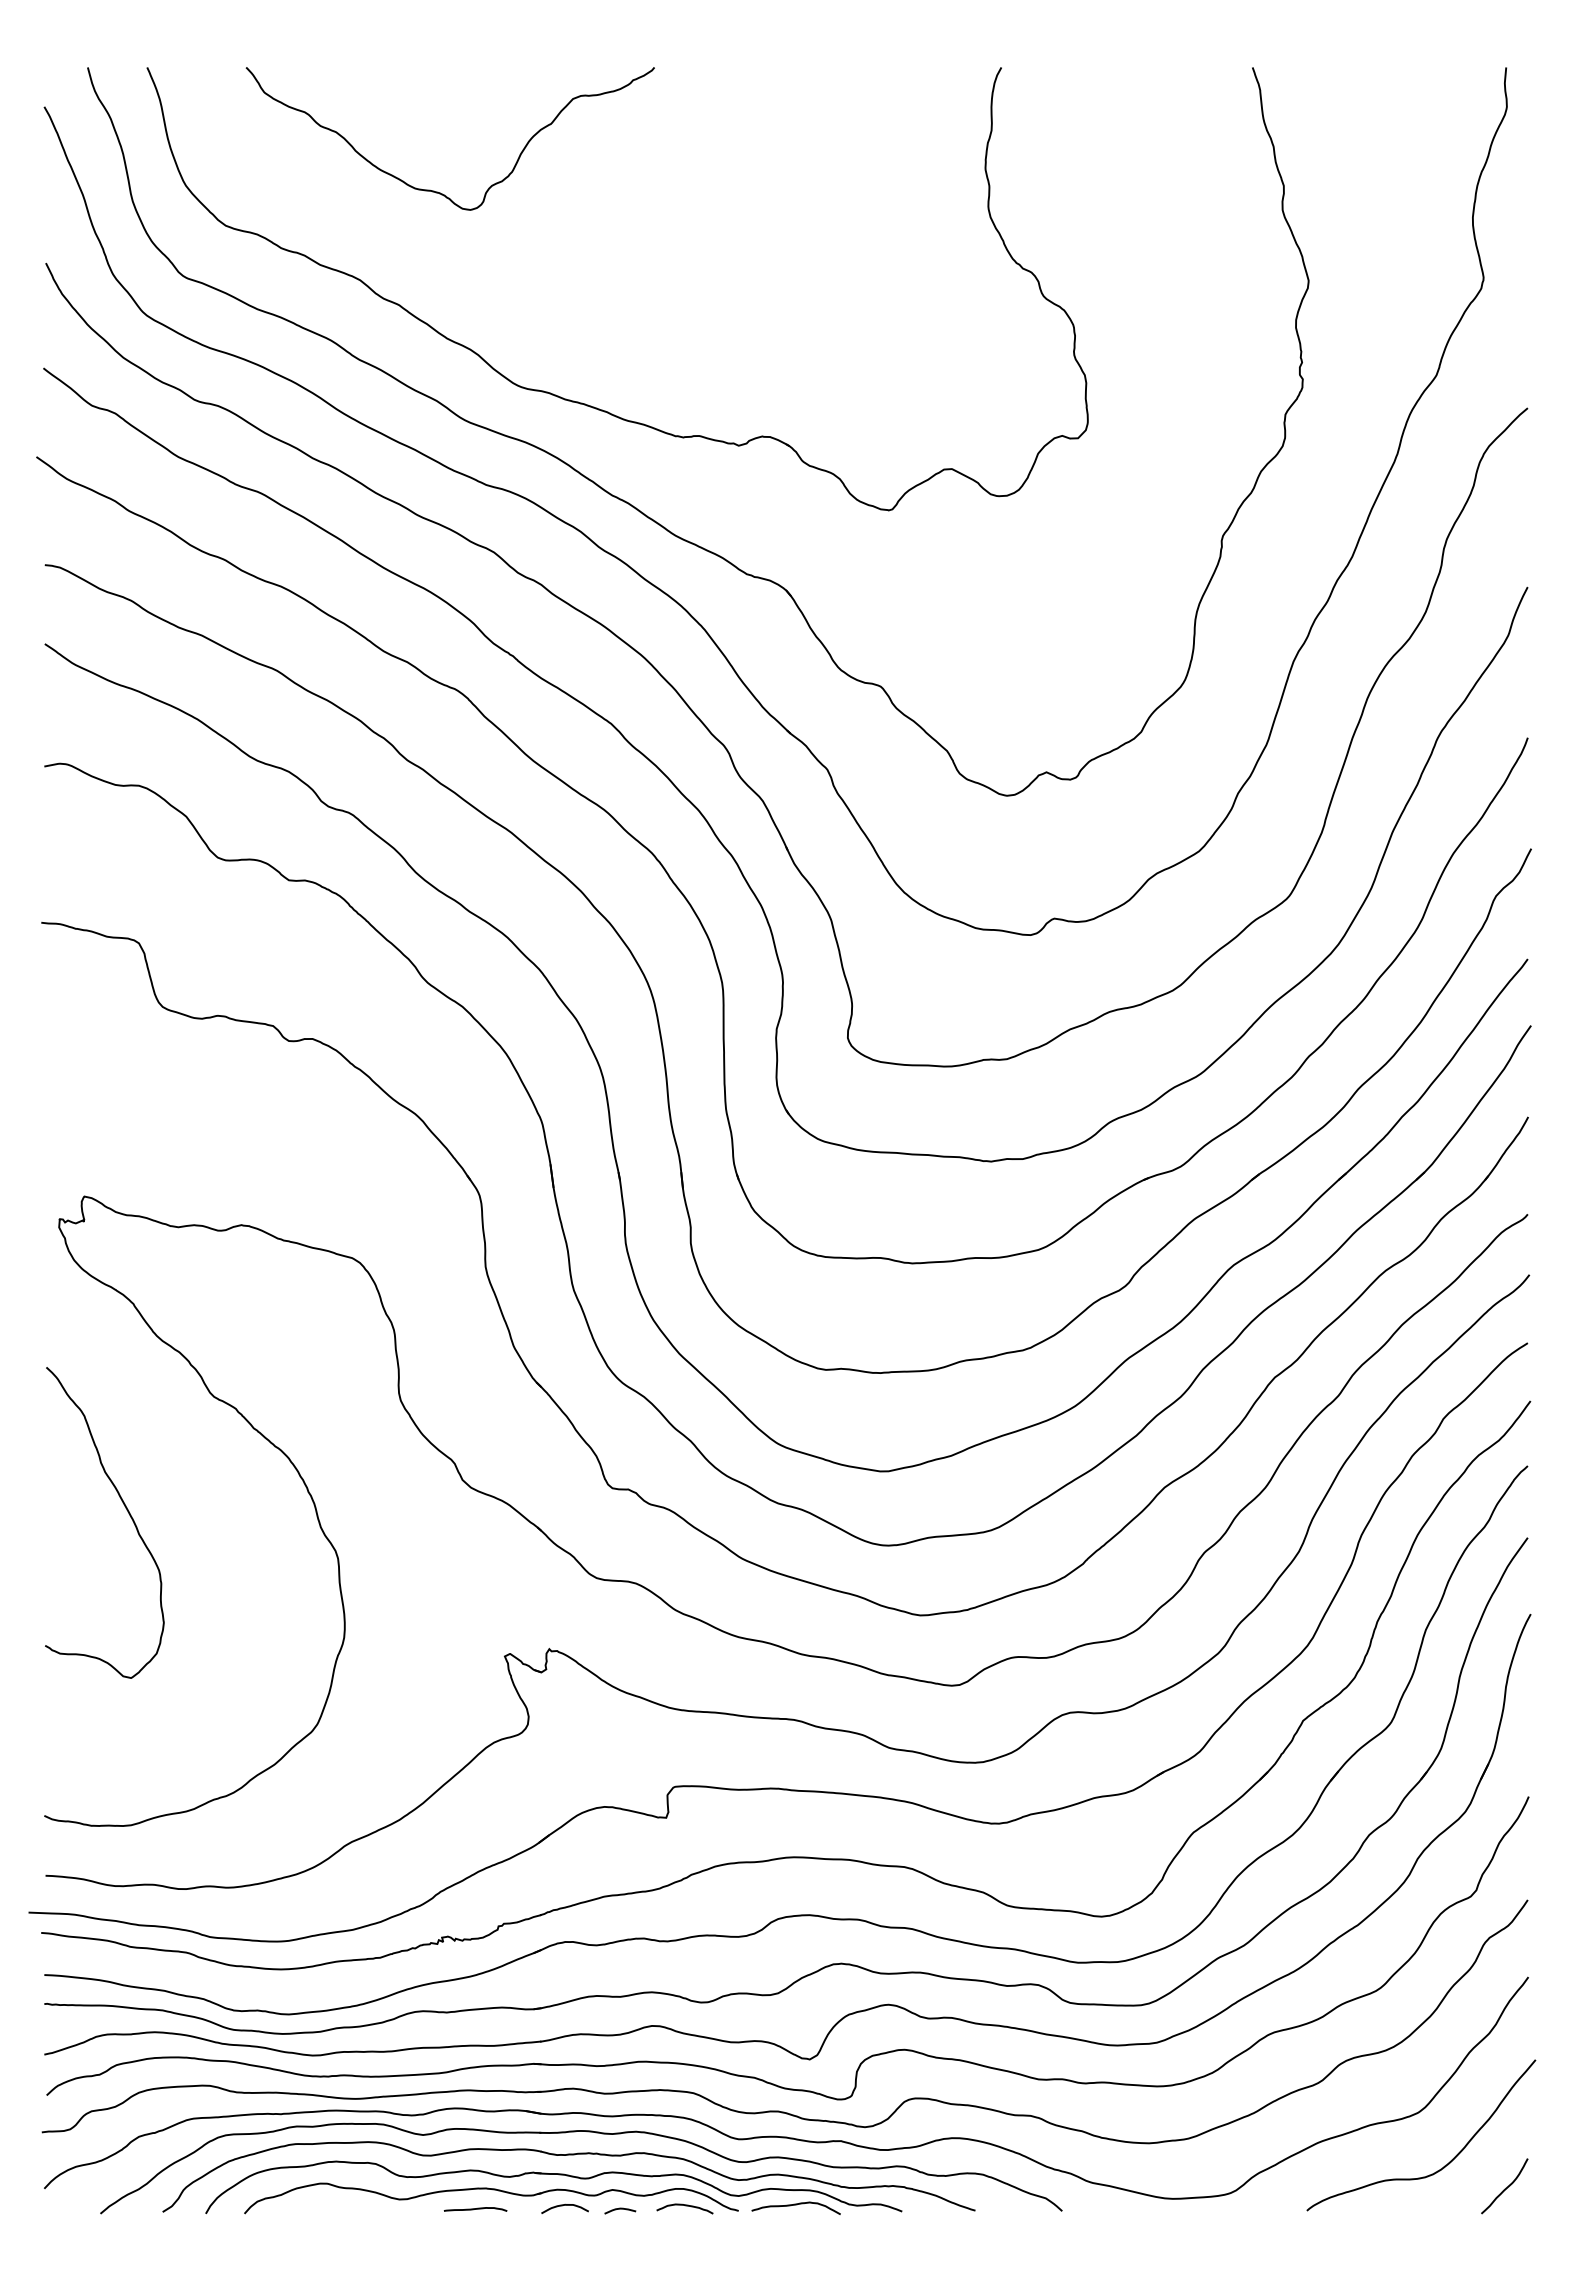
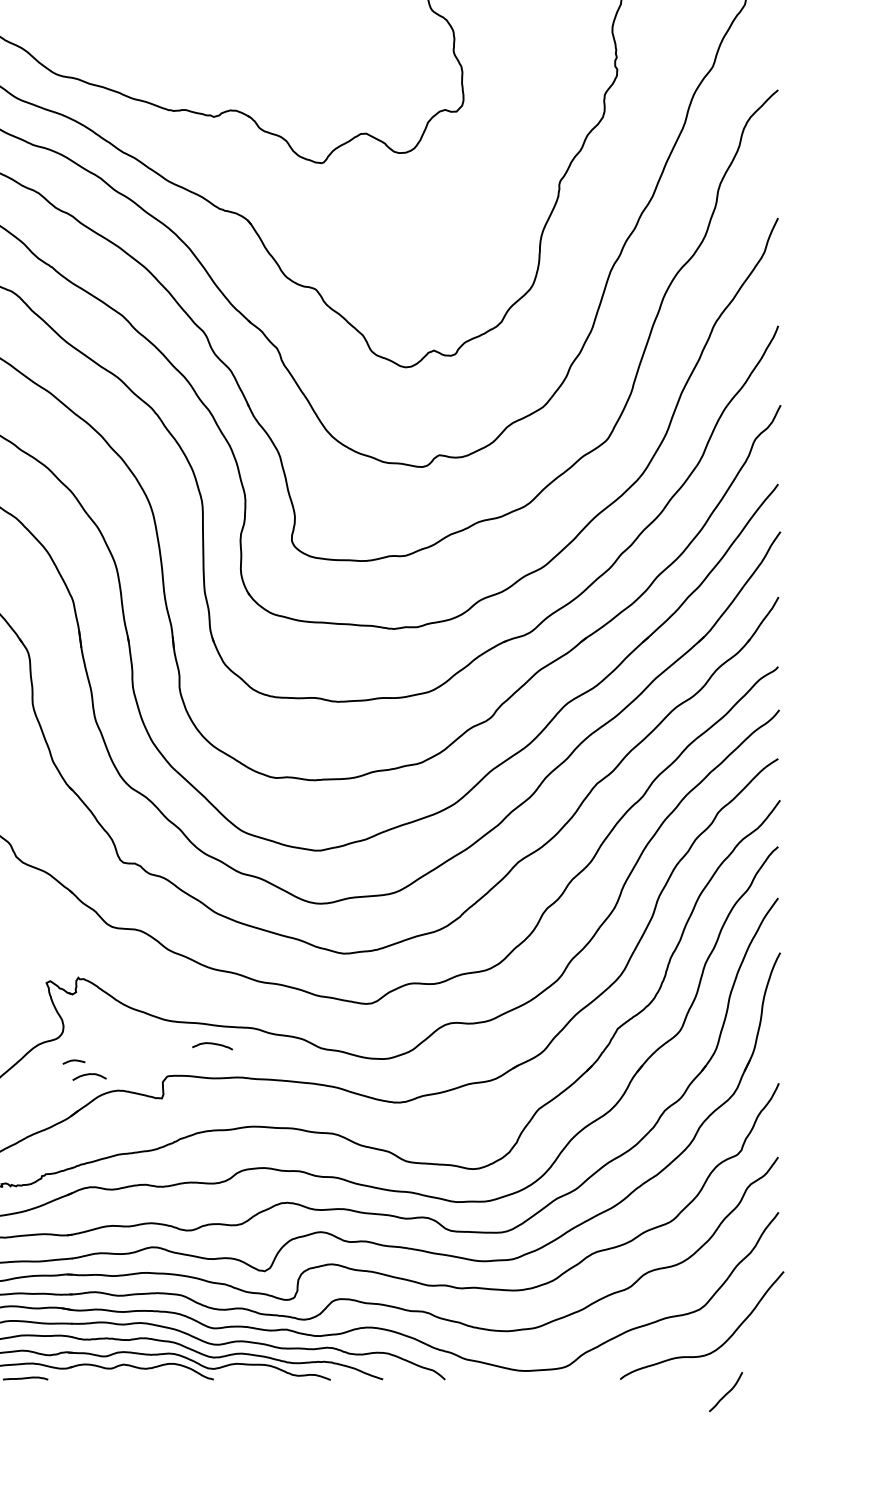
curve: (1504, 2188) -> (725, 1393), moved
curve: (795, 2205) -> (254, 1375), removed
curve: (562, 2206) -> (87, 1075), moved
curve: (685, 2206) -> (212, 1044), moved
curve: (620, 2209) -> (74, 1061), moved

